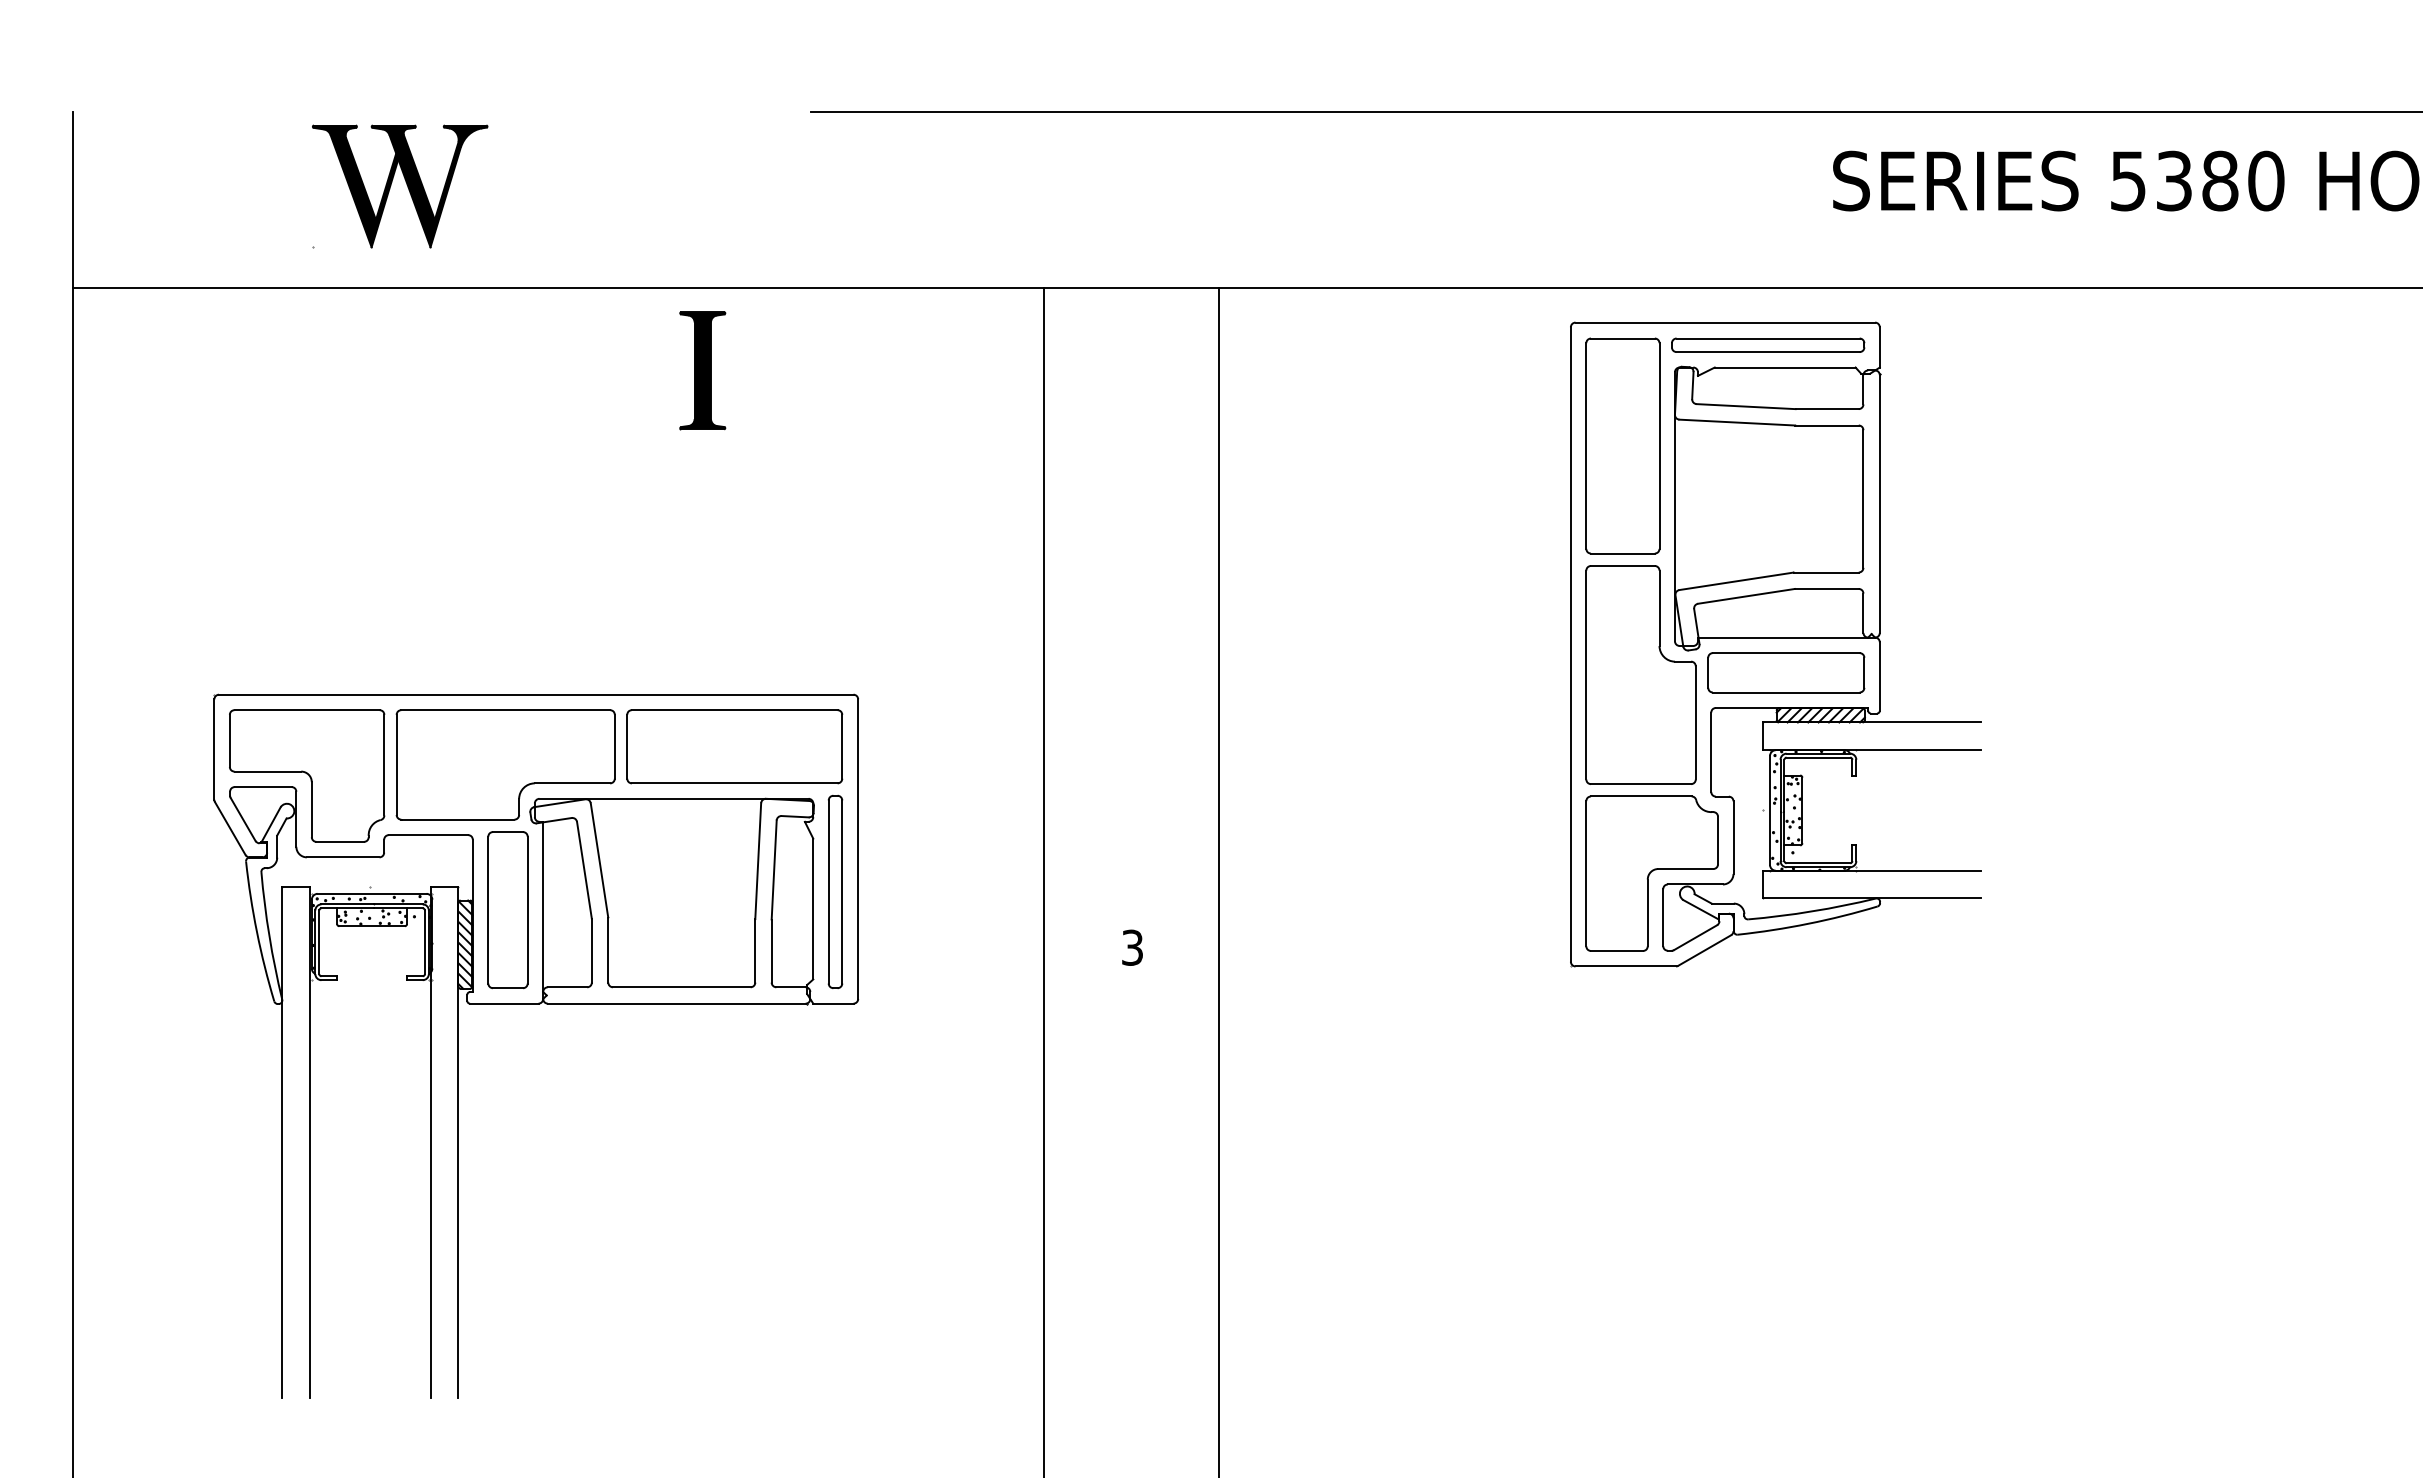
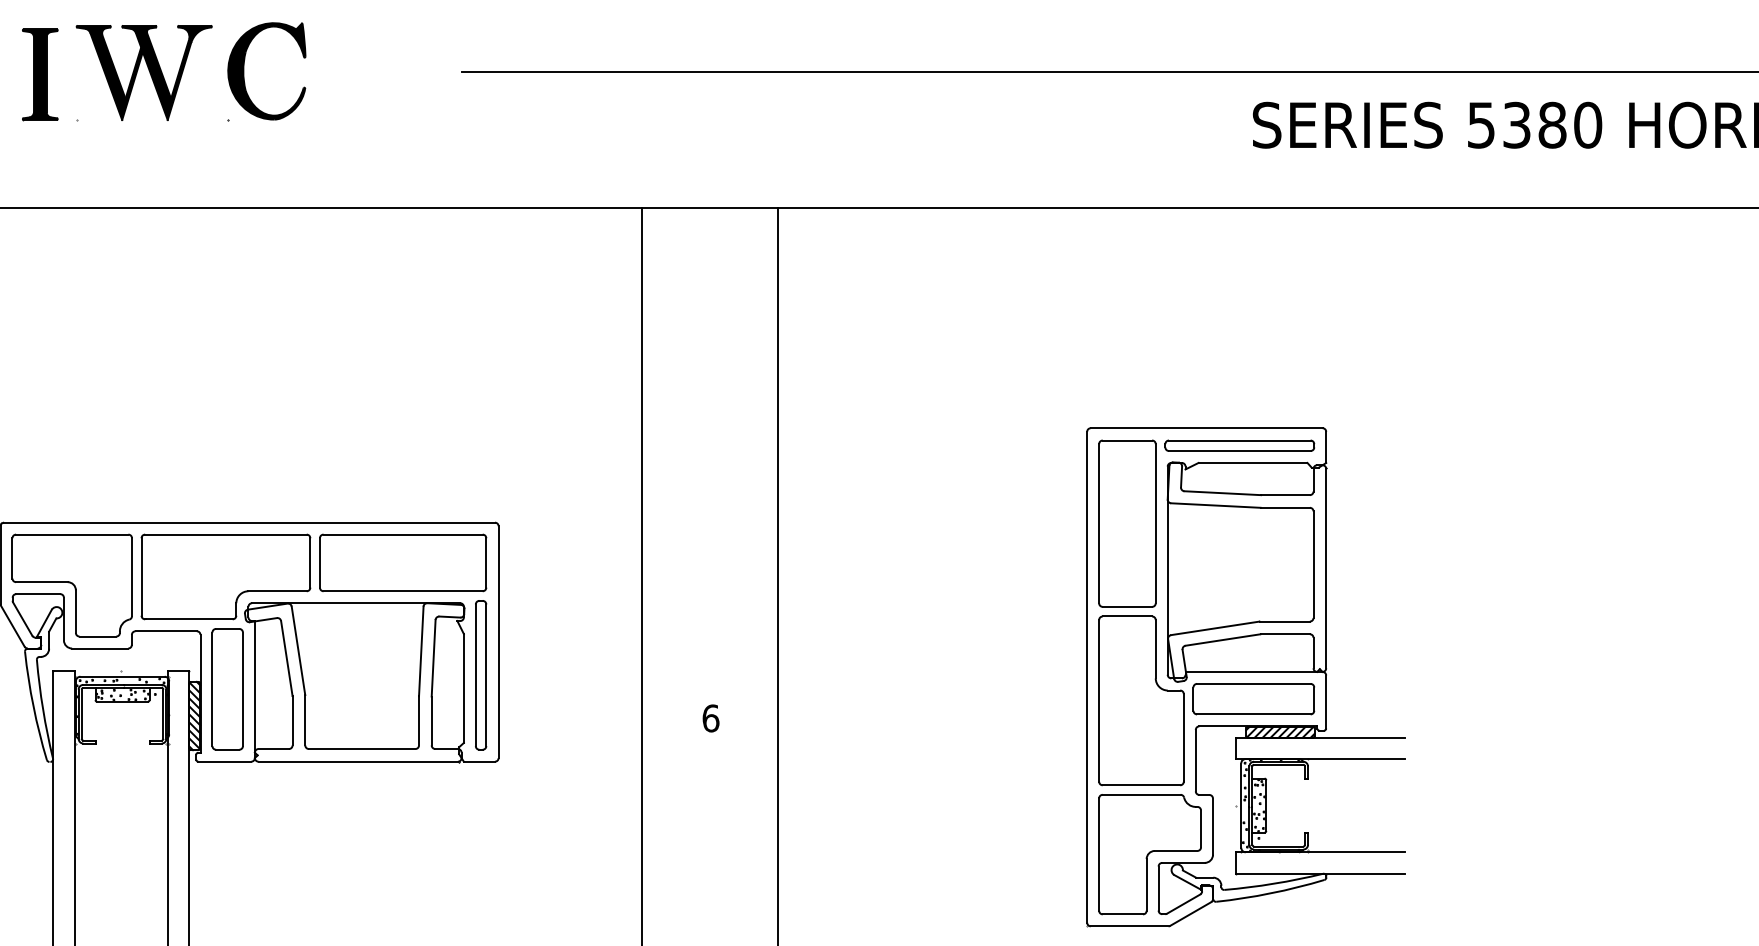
part: (529, 111) -> (244, 71), added
part: (406, 185) -> (149, 72), moved
part: (702, 370) -> (40, 74), moved
part: (1775, 644) -> (1245, 677), moved
text: (1132, 947) -> (710, 718), 3 -> 6

